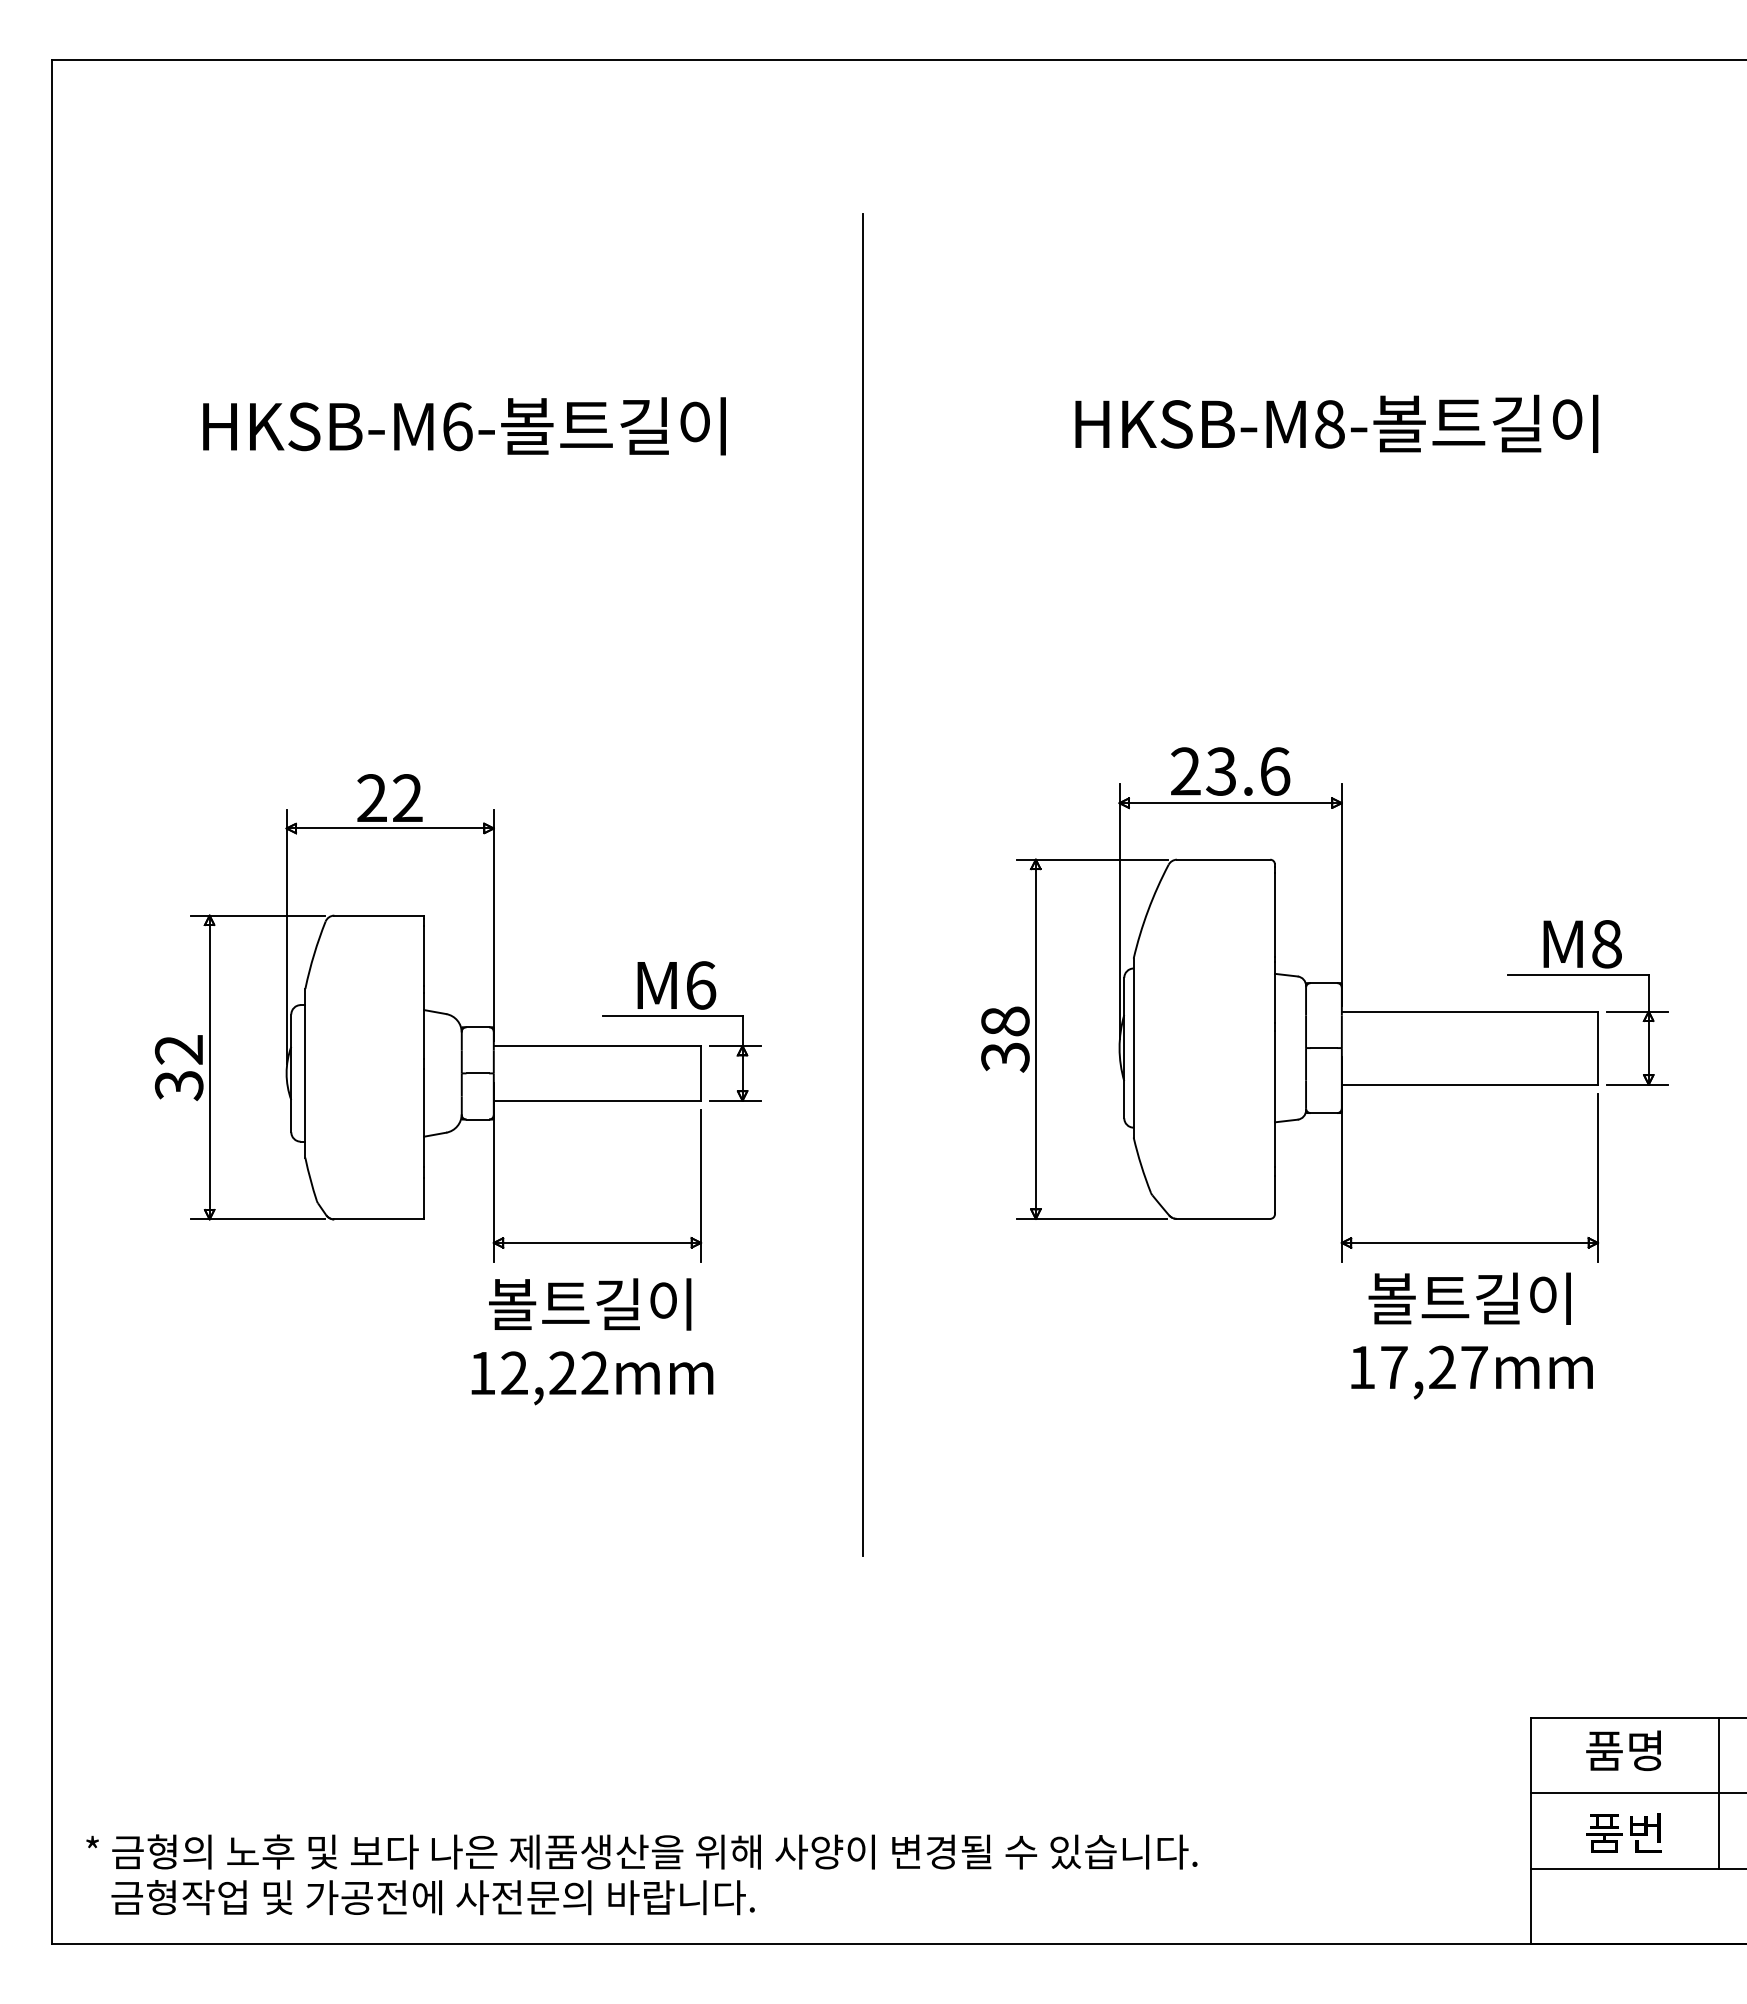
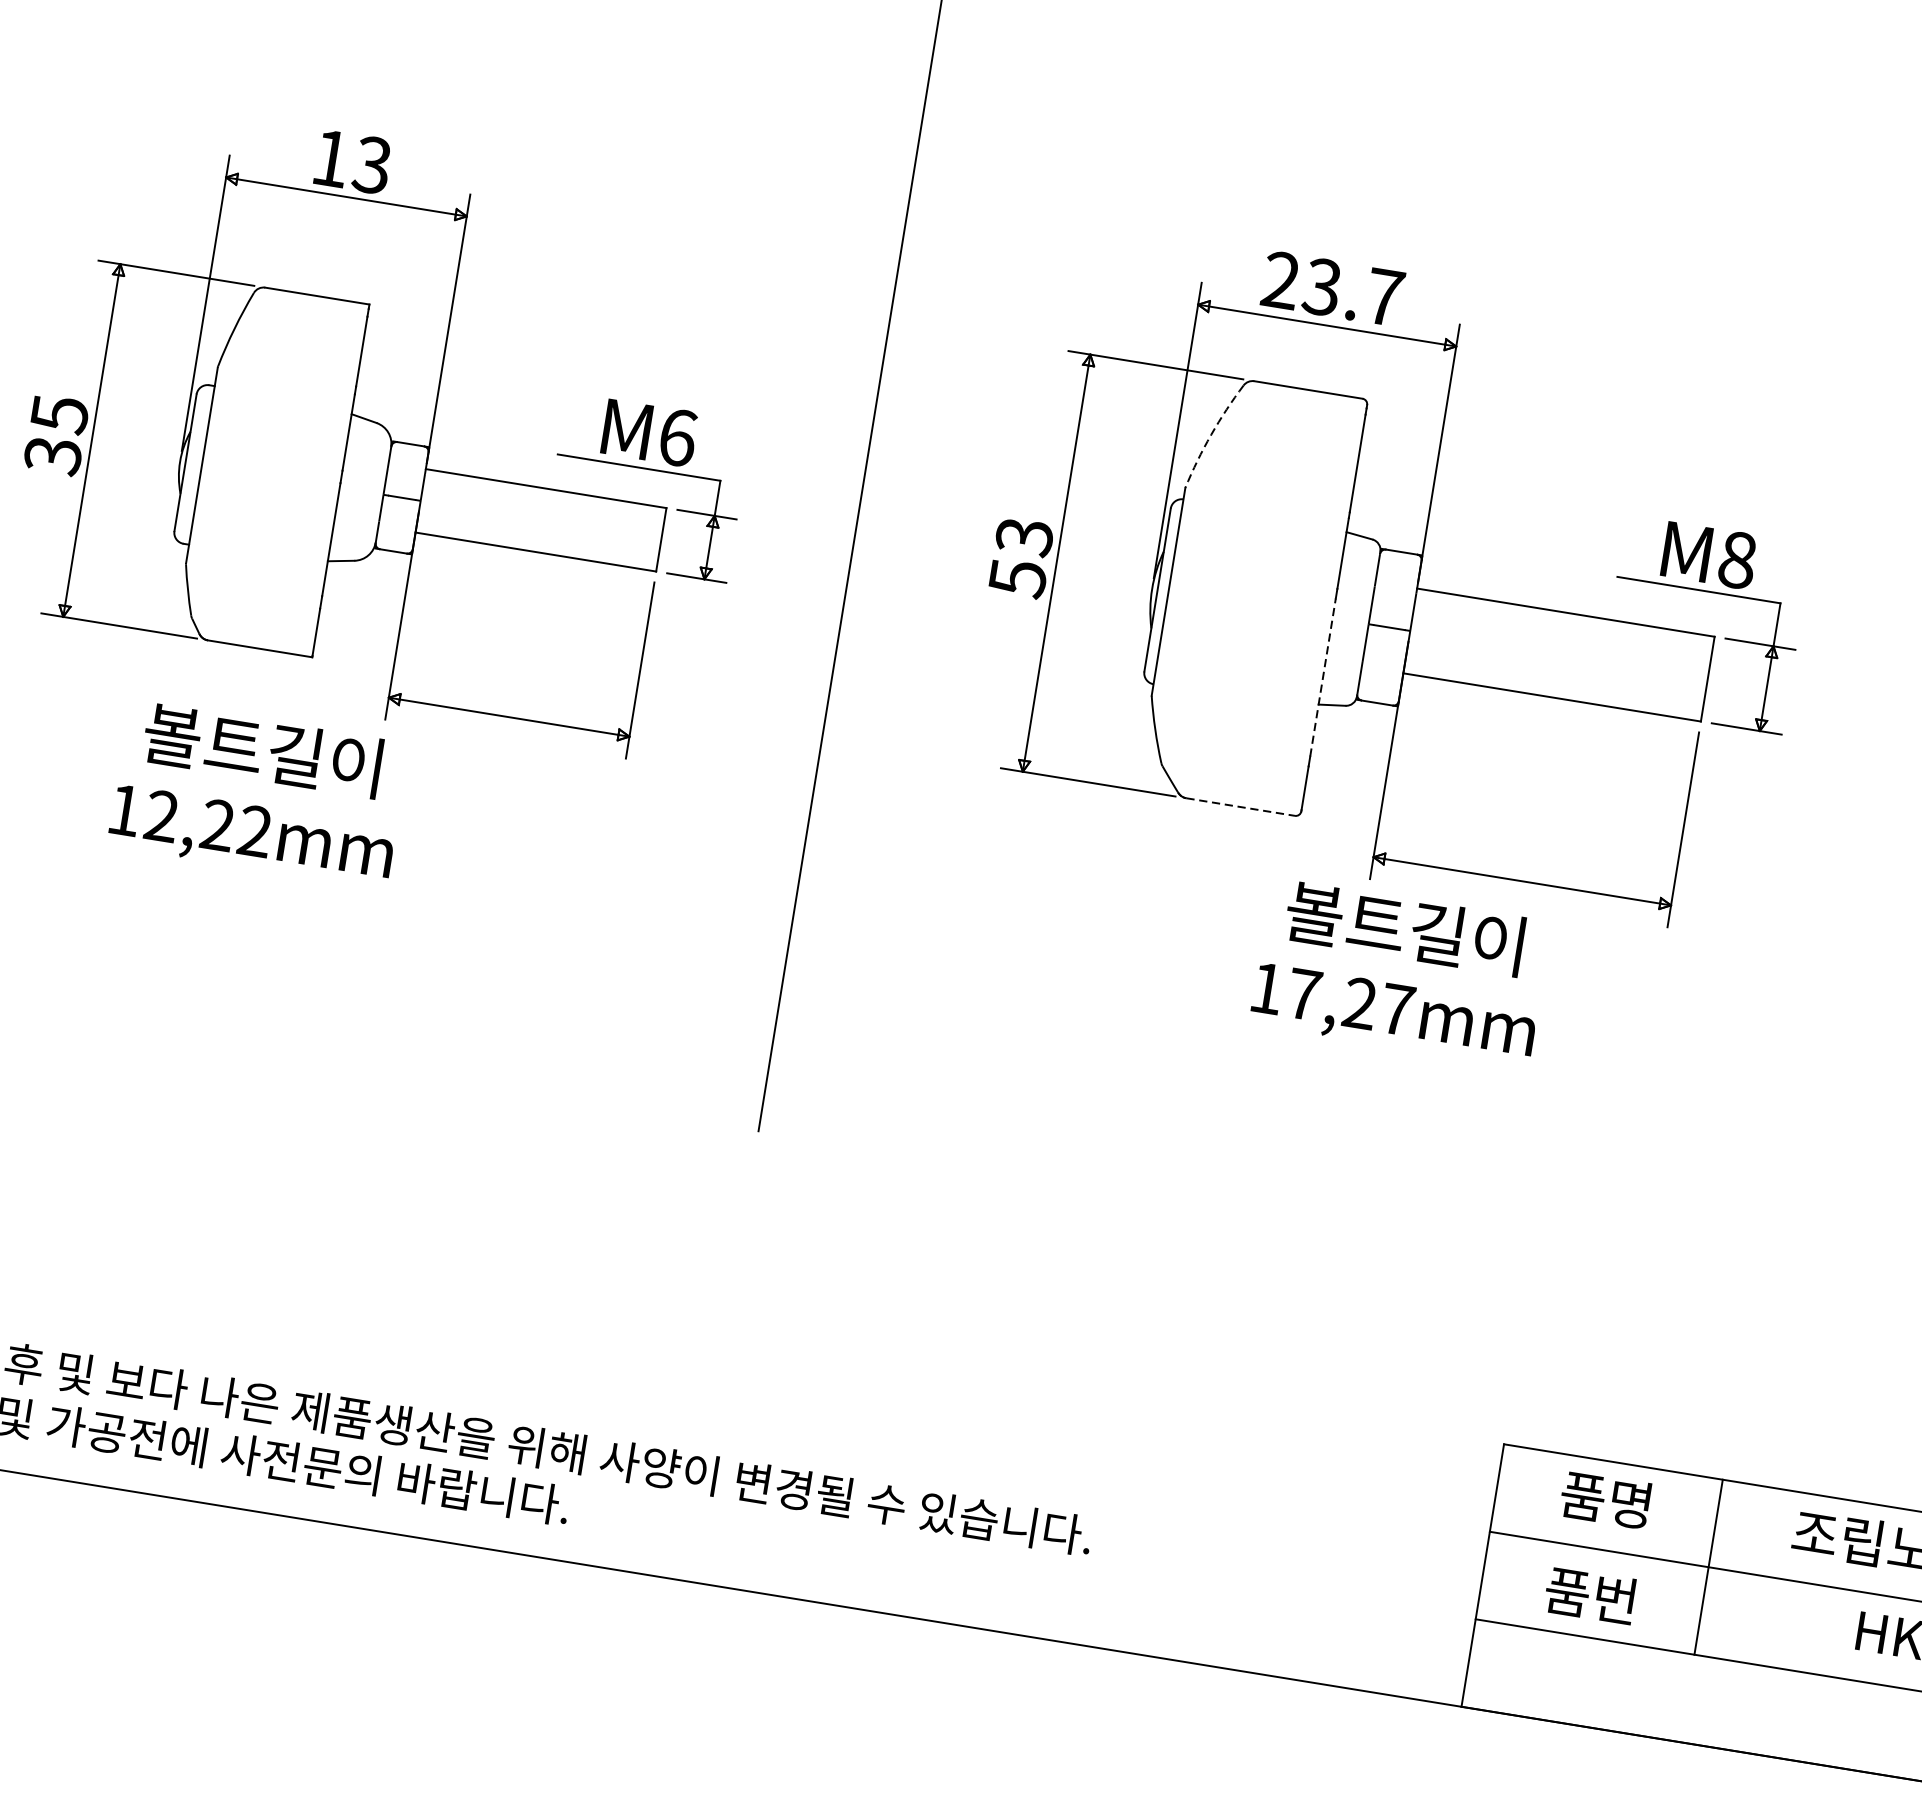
text: (1275, 771) -> (1385, 297), 23.6 -> 23.7
text: (389, 798) -> (351, 161), 22 -> 13
arc: (1148, 910) -> (1211, 434), solid -> dashed
text: (1005, 1039) -> (1021, 557), 38 -> 53
text: (178, 1050) -> (58, 414), 32 -> 35
line: (1274, 1098) -> (1322, 676), solid -> dashed
line: (1223, 1218) -> (1240, 806), solid -> dashed
text: (1471, 1335) -> (1399, 971), moved
text: (592, 1341) -> (258, 794), moved

